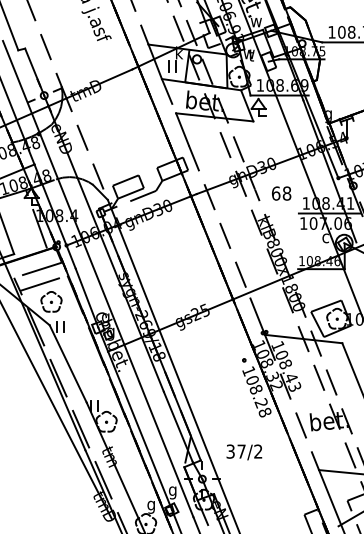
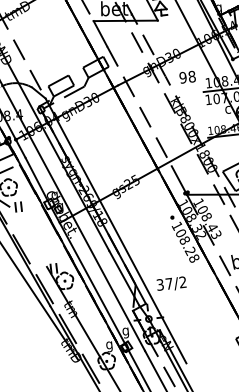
text: (275, 193) -> (182, 77), 68 -> 98
line: (67, 363) -> (27, 236), removed
text: (244, 452) -> (171, 284), moved

